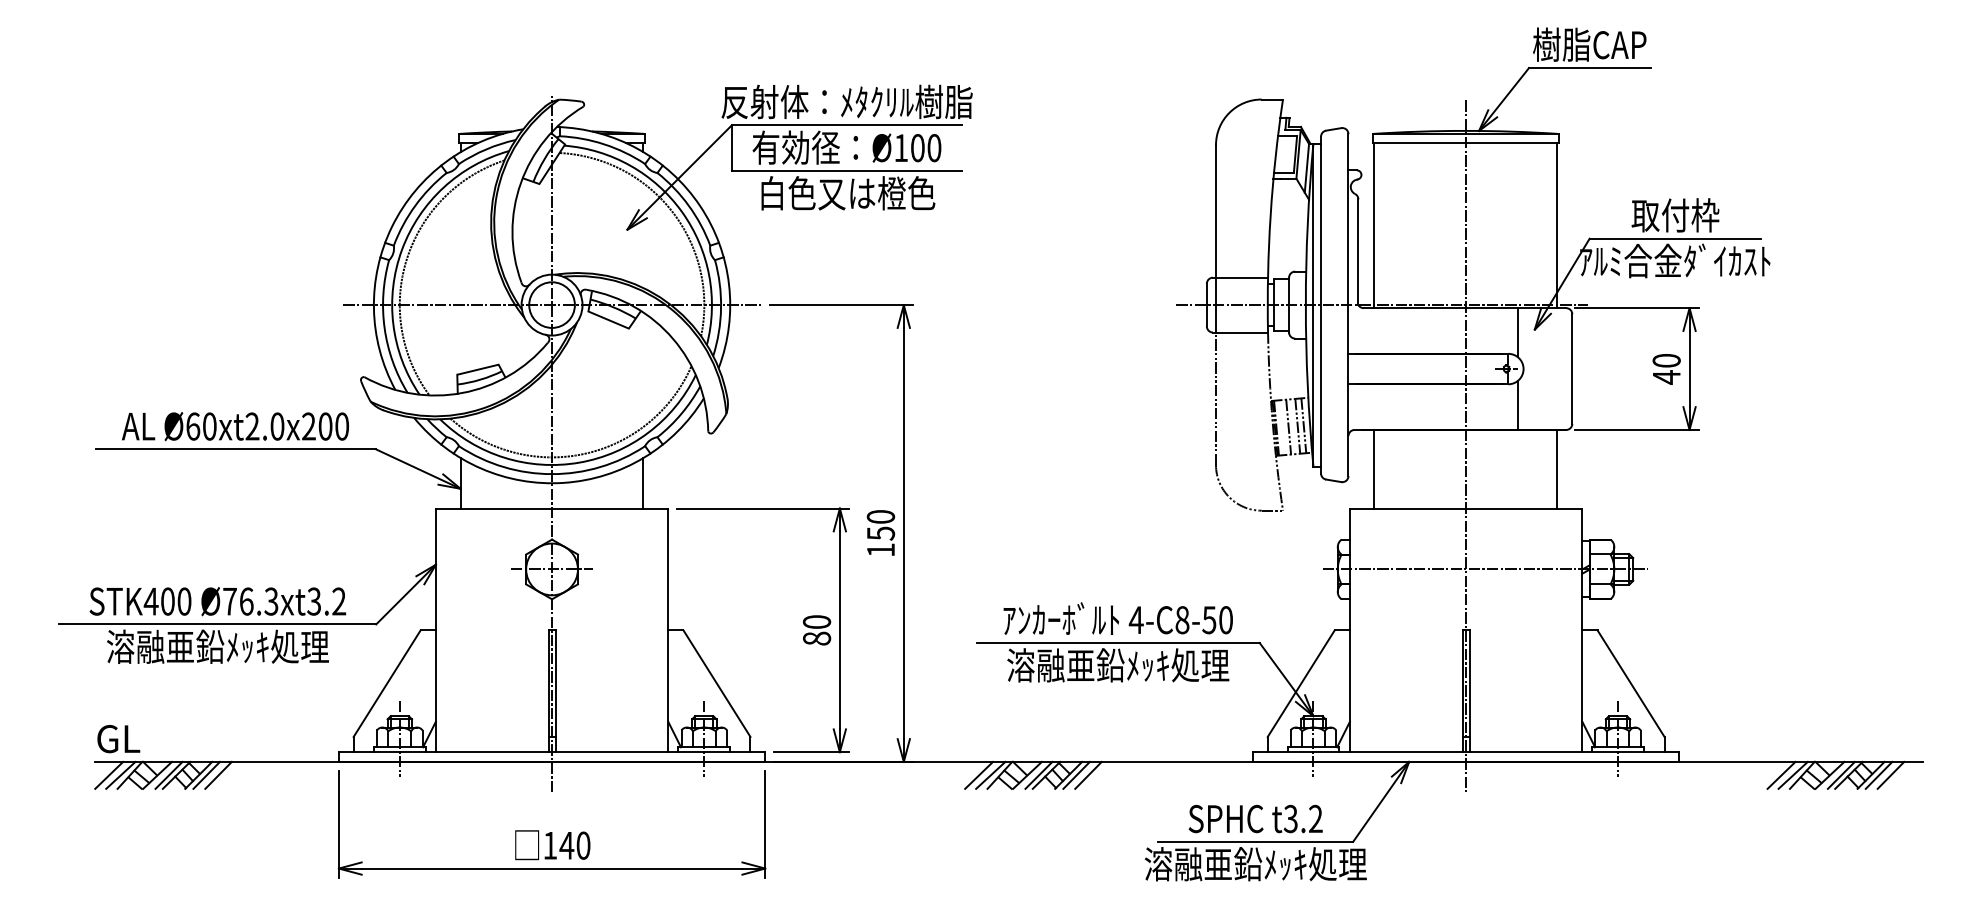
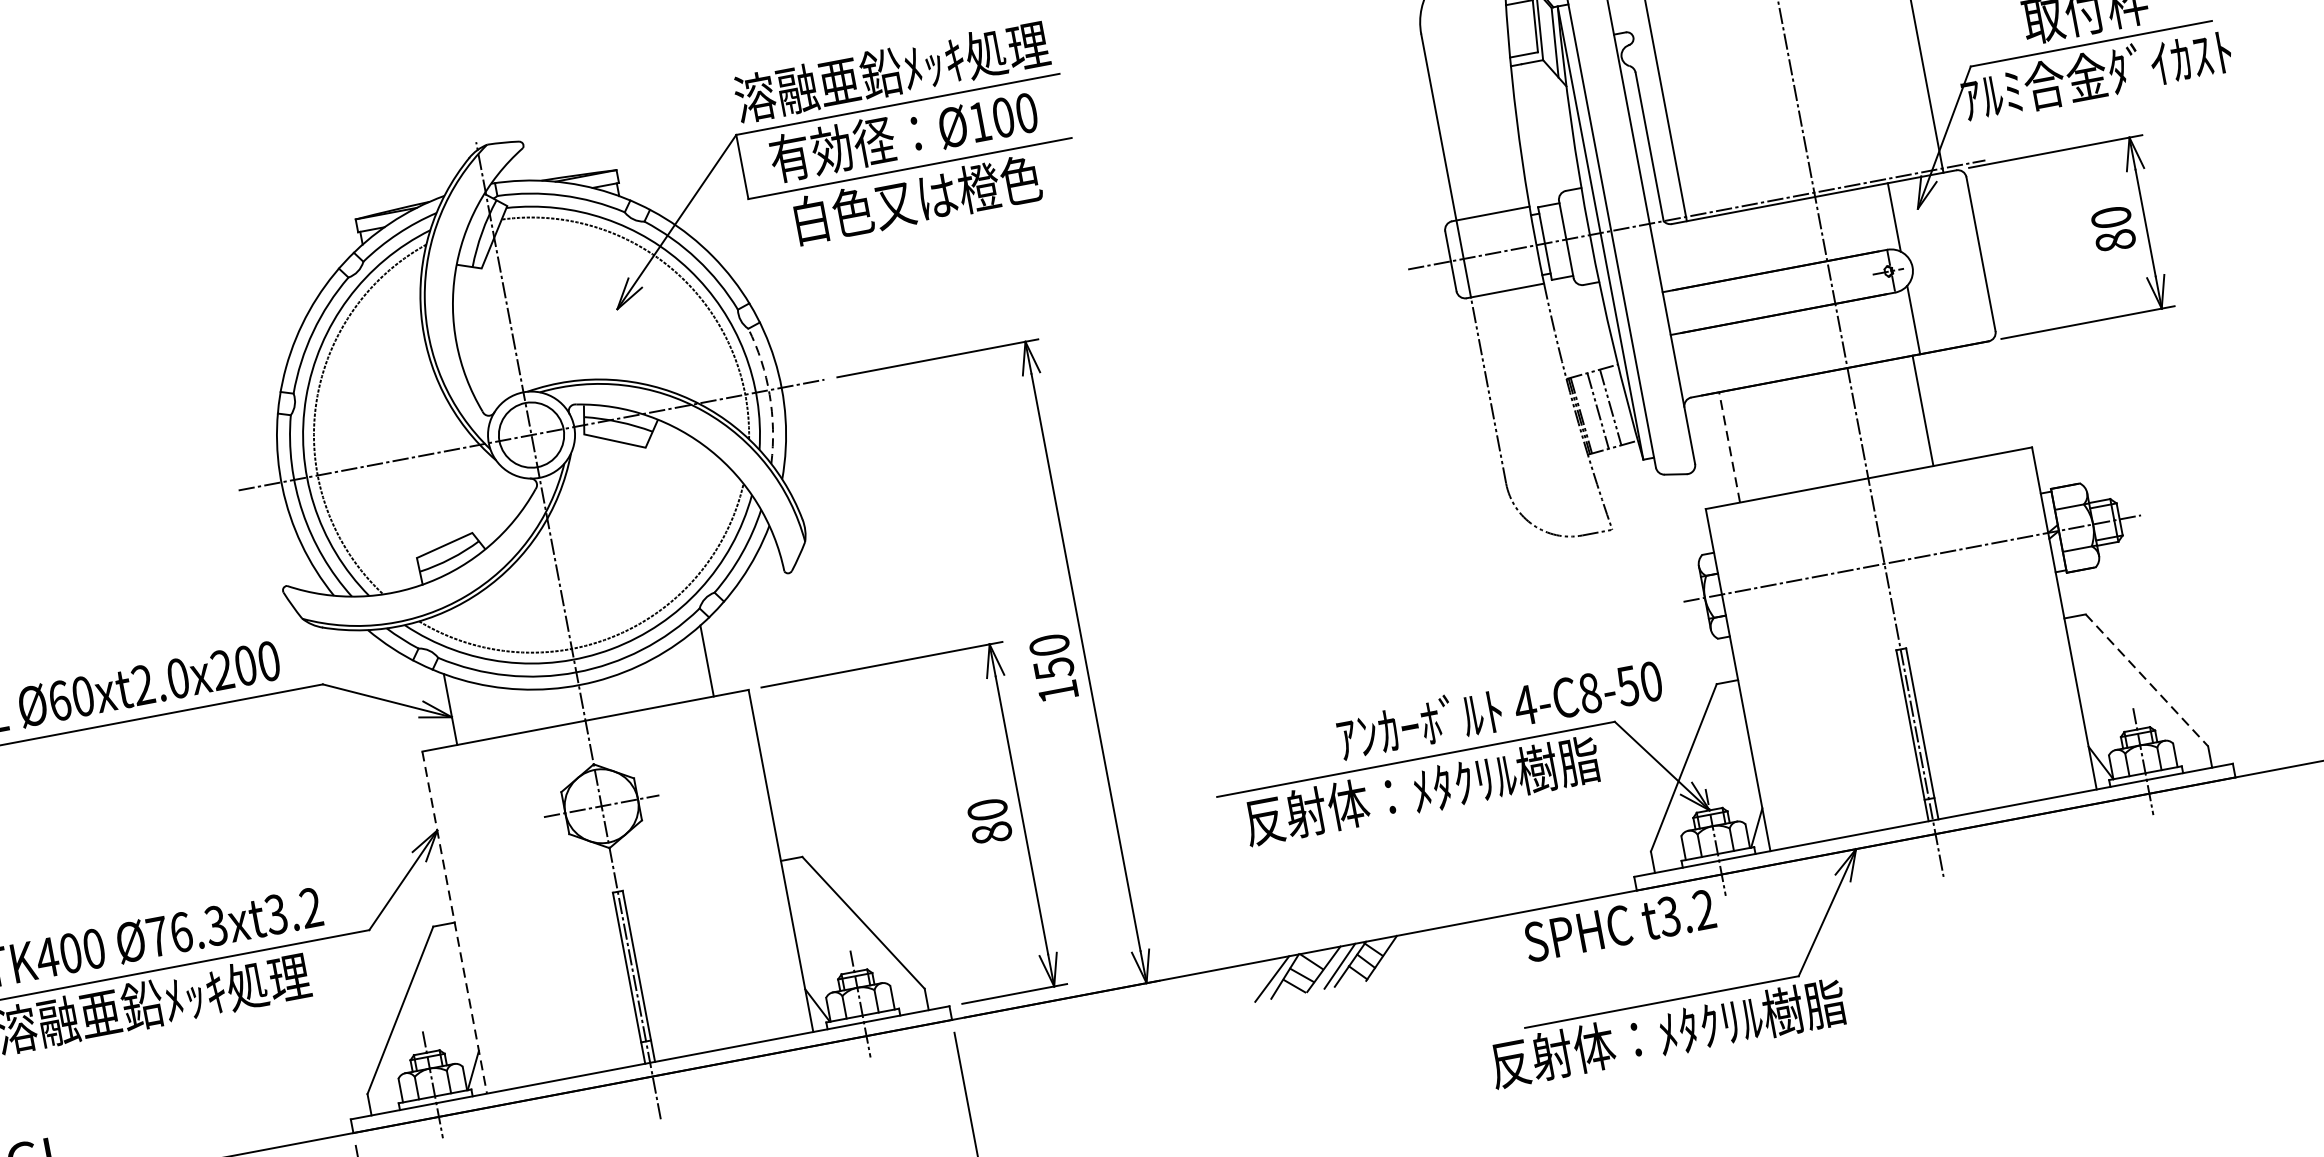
text: (846, 101) -> (890, 71), 反射体：ﾒﾀｸﾘﾙ樹脂 -> 溶融亜鉛ﾒｯｷ処理
arc: (721, 308) -> (770, 394), solid -> dashed
text: (1666, 377) -> (2115, 241), 40 -> 80
line: (1303, 425) -> (1618, 404), removed
line: (1374, 468) -> (1729, 446), solid -> dashed
line: (1557, 468) -> (1923, 409), moved
text: (1117, 618) -> (1498, 708), moved
line: (435, 630) -> (454, 922), solid -> dashed
text: (1117, 665) -> (1421, 791), 溶融亜鉛ﾒｯｷ処理 -> 反射体：ﾒﾀｸﾘﾙ樹脂
line: (1631, 683) -> (2147, 680), solid -> dashed
line: (979, 774) -> (1256, 980), removed
line: (1076, 774) -> (1392, 955), removed
line: (1088, 774) -> (1409, 951), removed
text: (1255, 818) -> (1619, 925), moved
text: (1255, 864) -> (1667, 1033), 溶融亜鉛ﾒｯｷ処理 -> 反射体：ﾒﾀｸﾘﾙ樹脂

